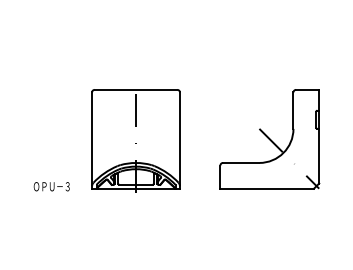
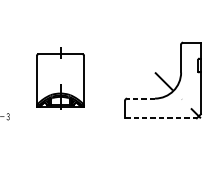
part: (135, 140) -> (60, 81), size x0.7
line: (240, 162) -> (140, 98), solid -> dashed
line: (267, 188) -> (161, 118), solid -> dashed

